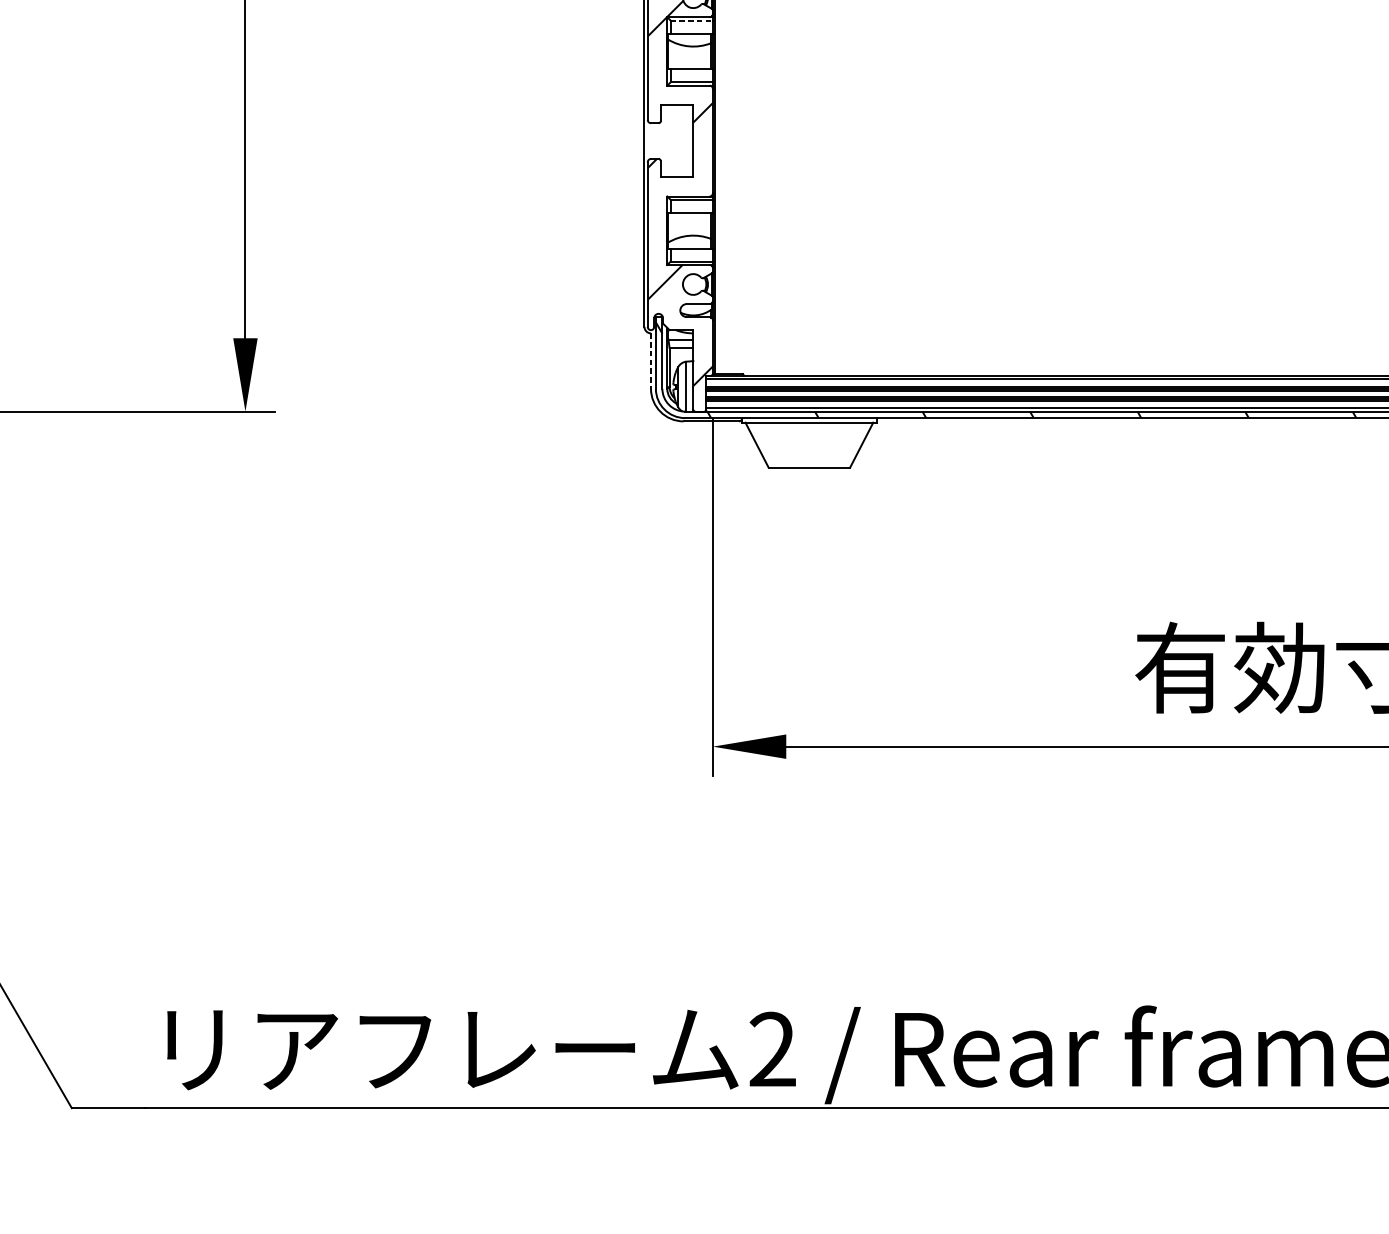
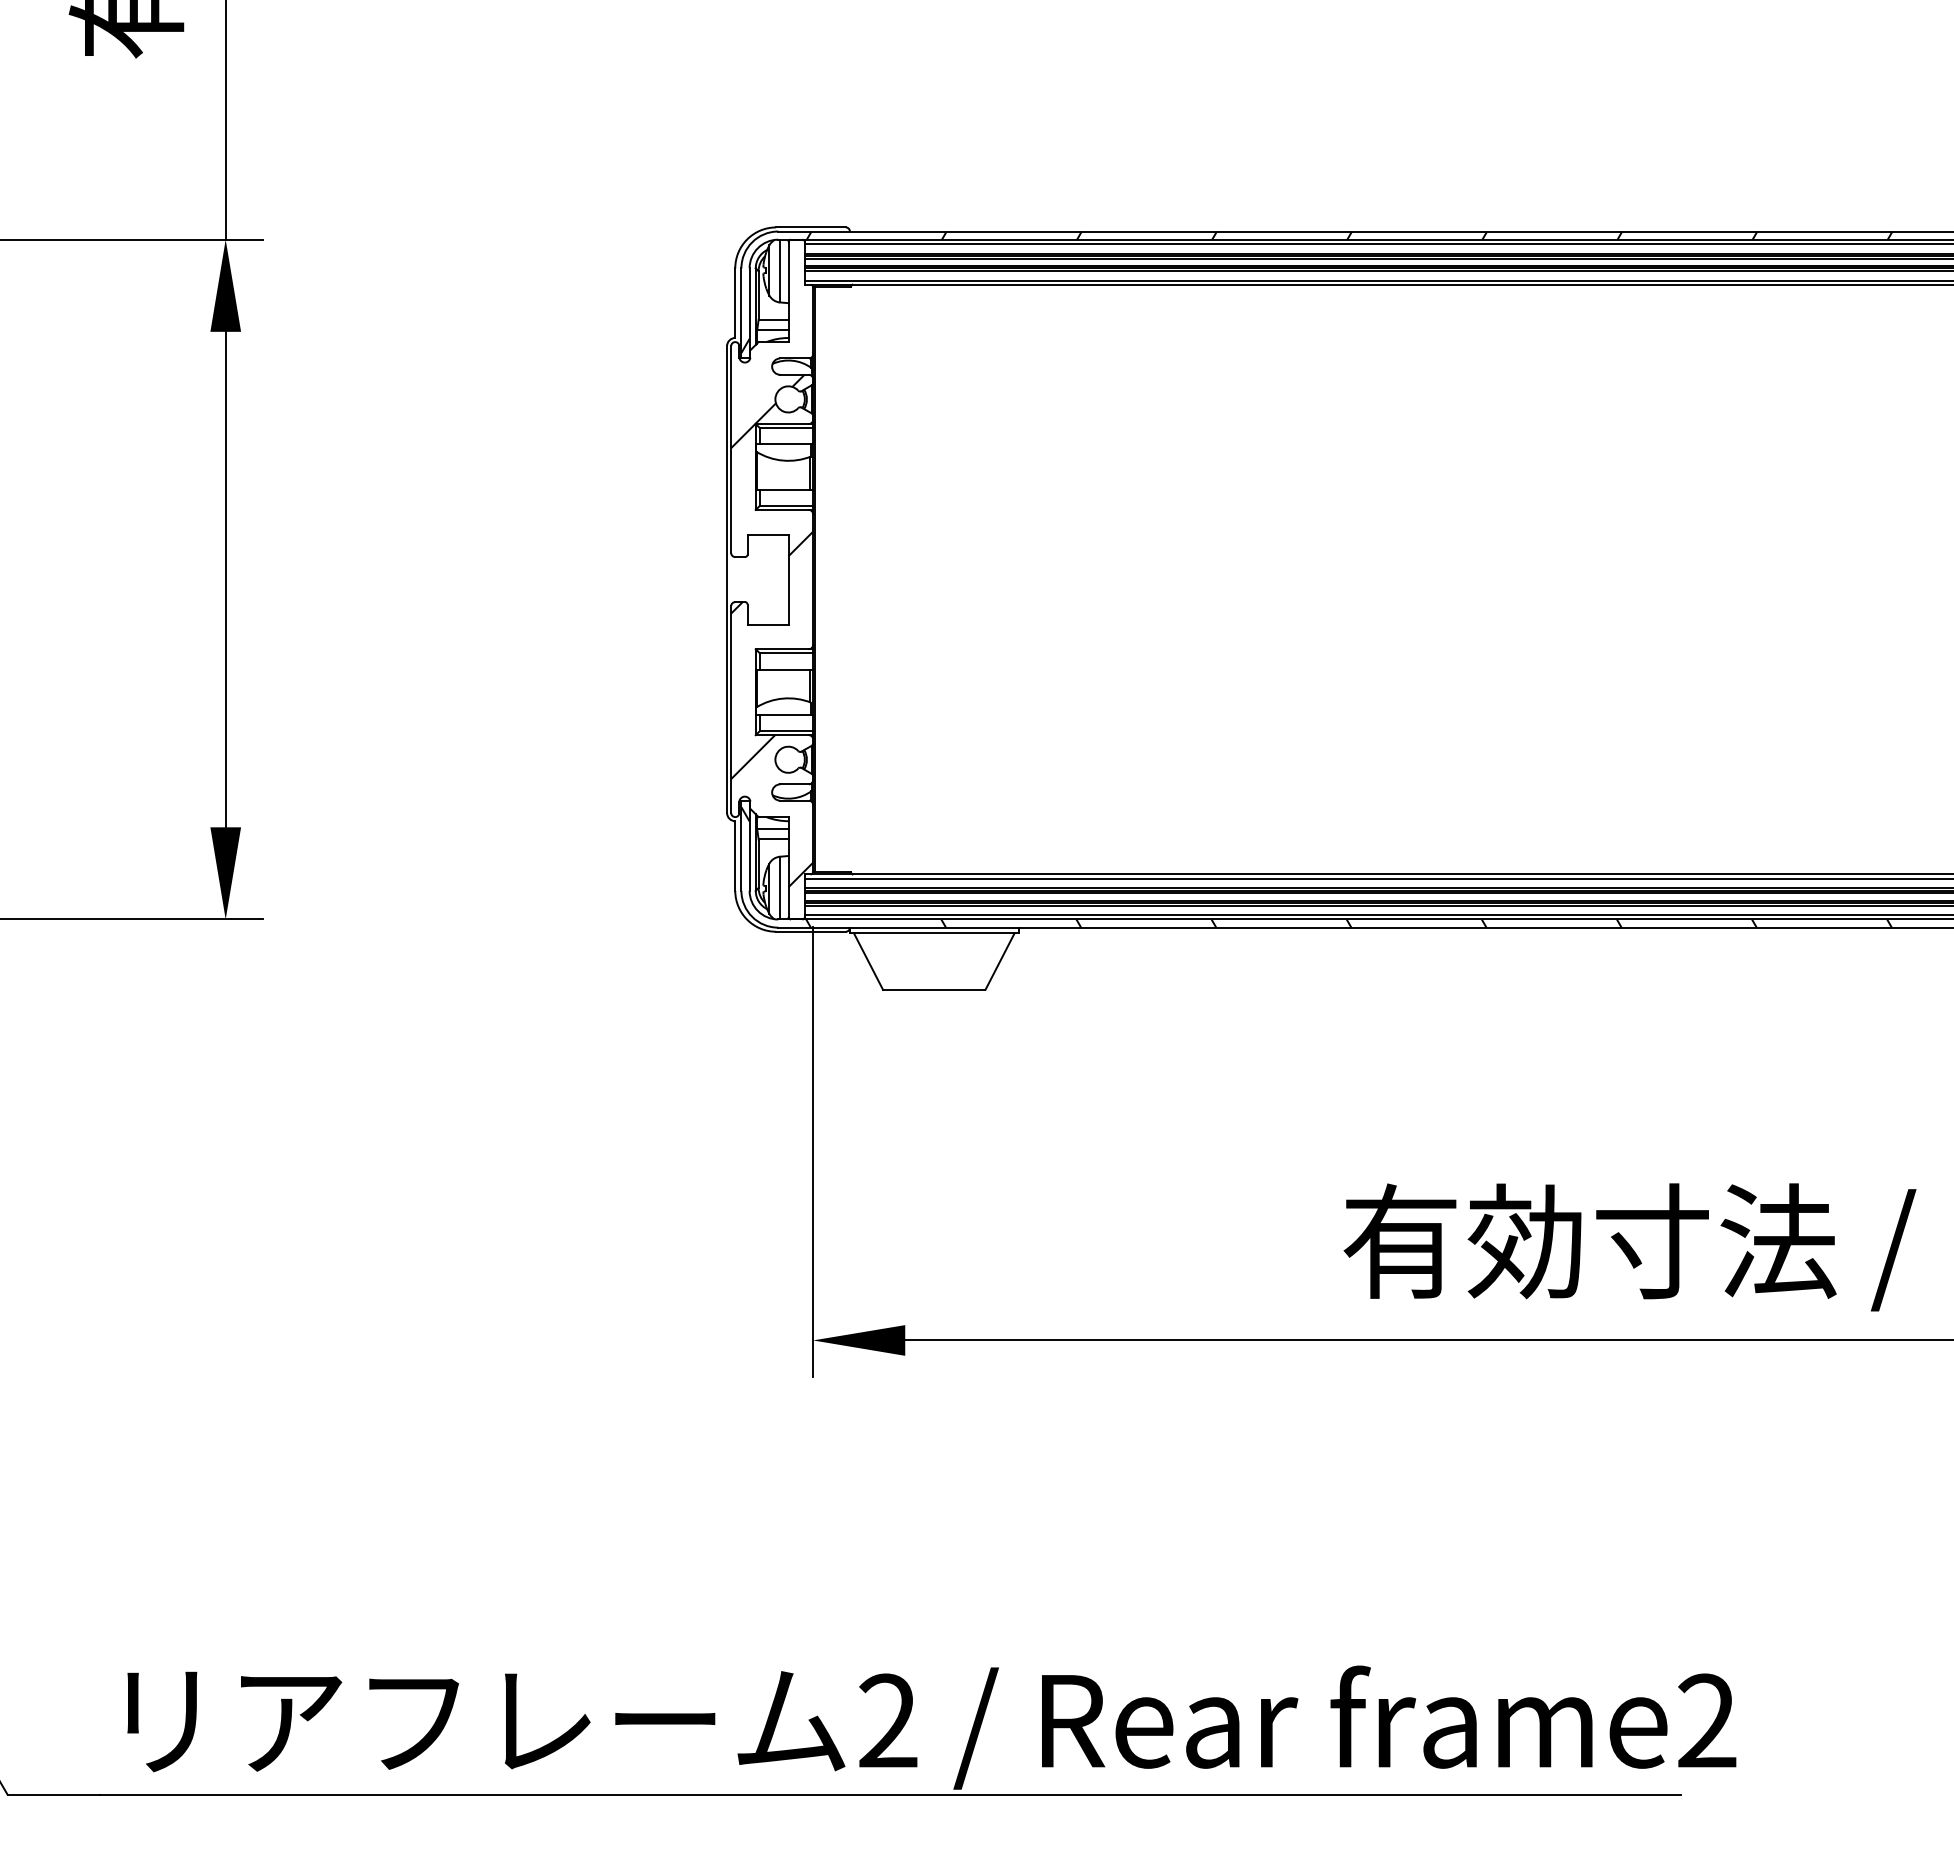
line: (691, 20) -> (786, 428), dashed -> solid
line: (651, 361) -> (735, 856), dashed -> solid

